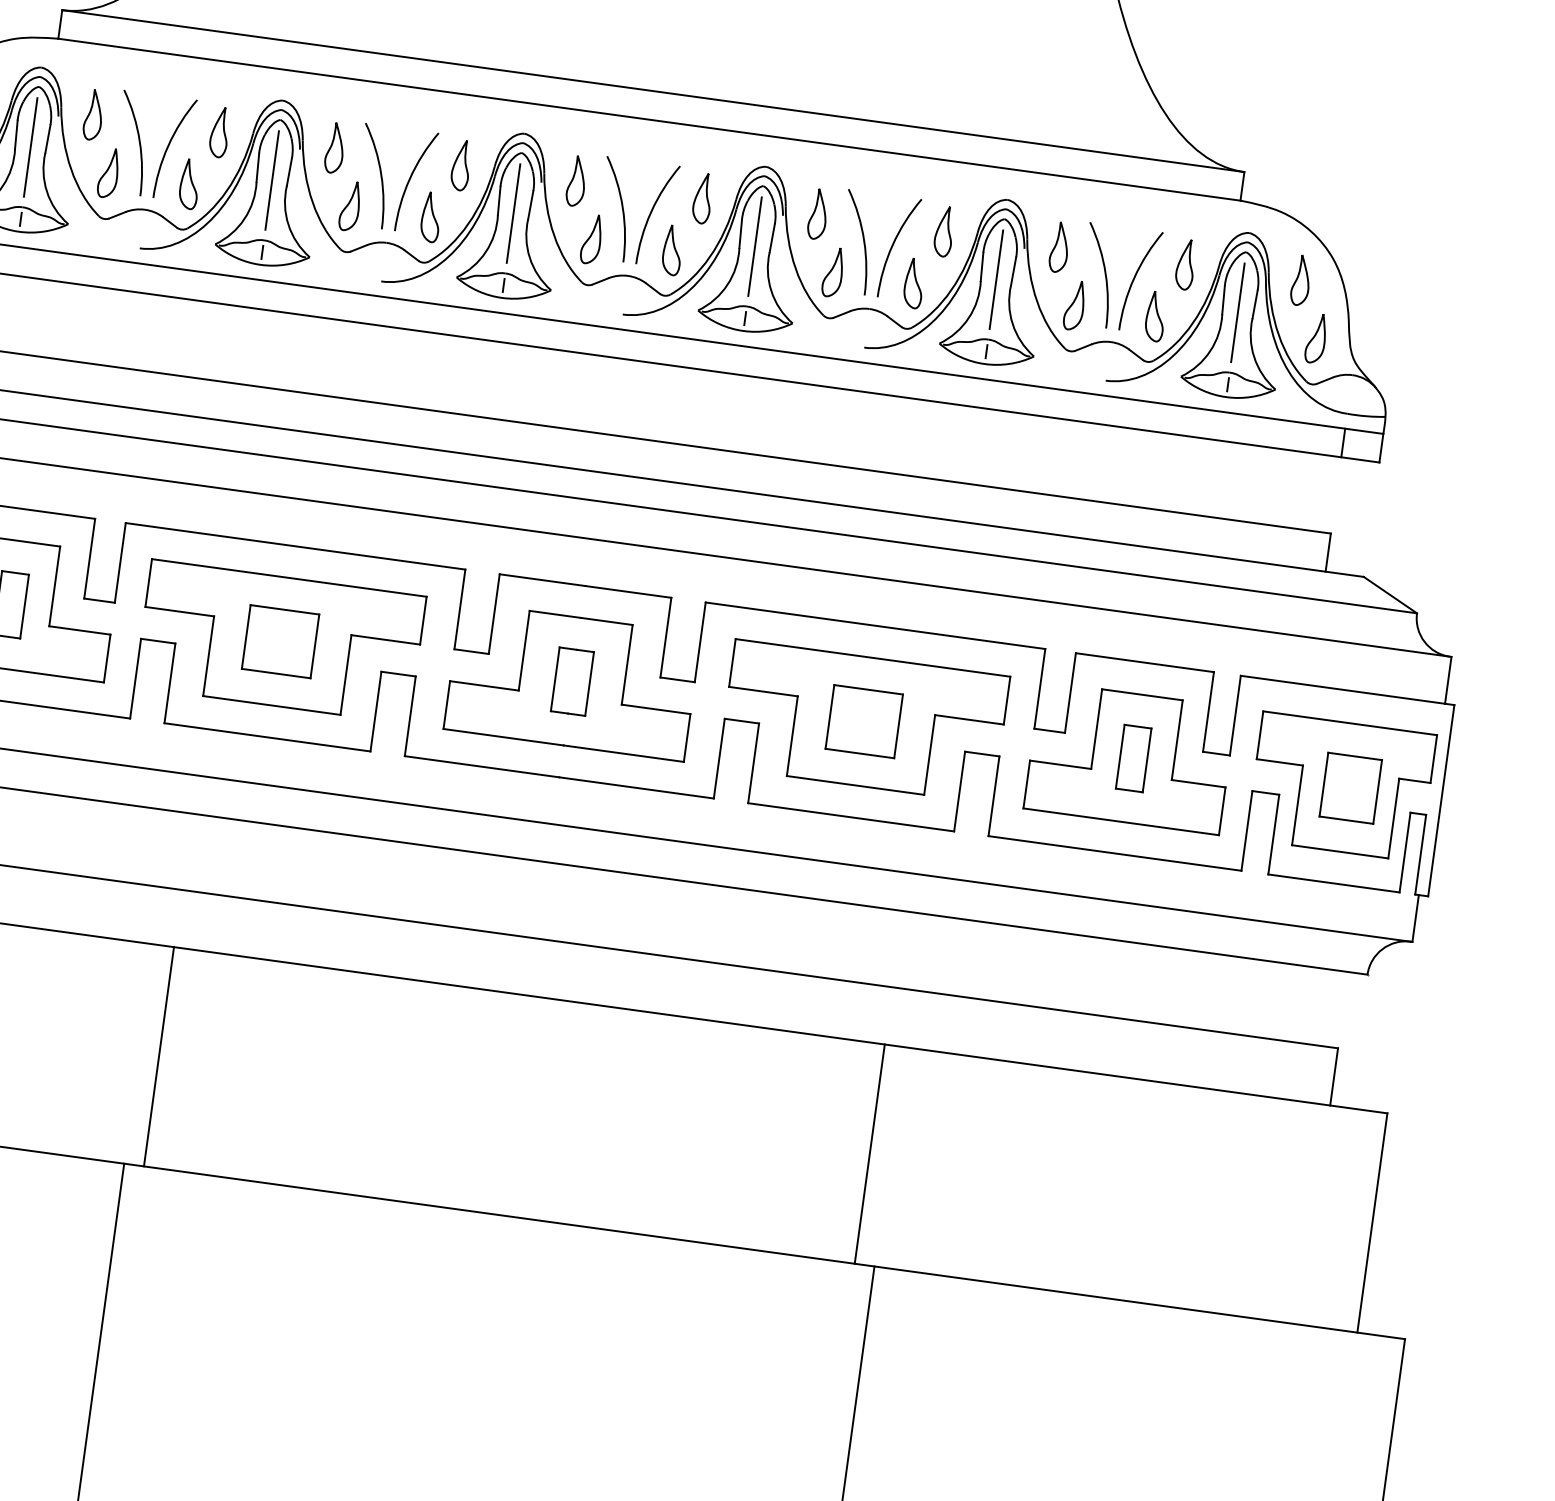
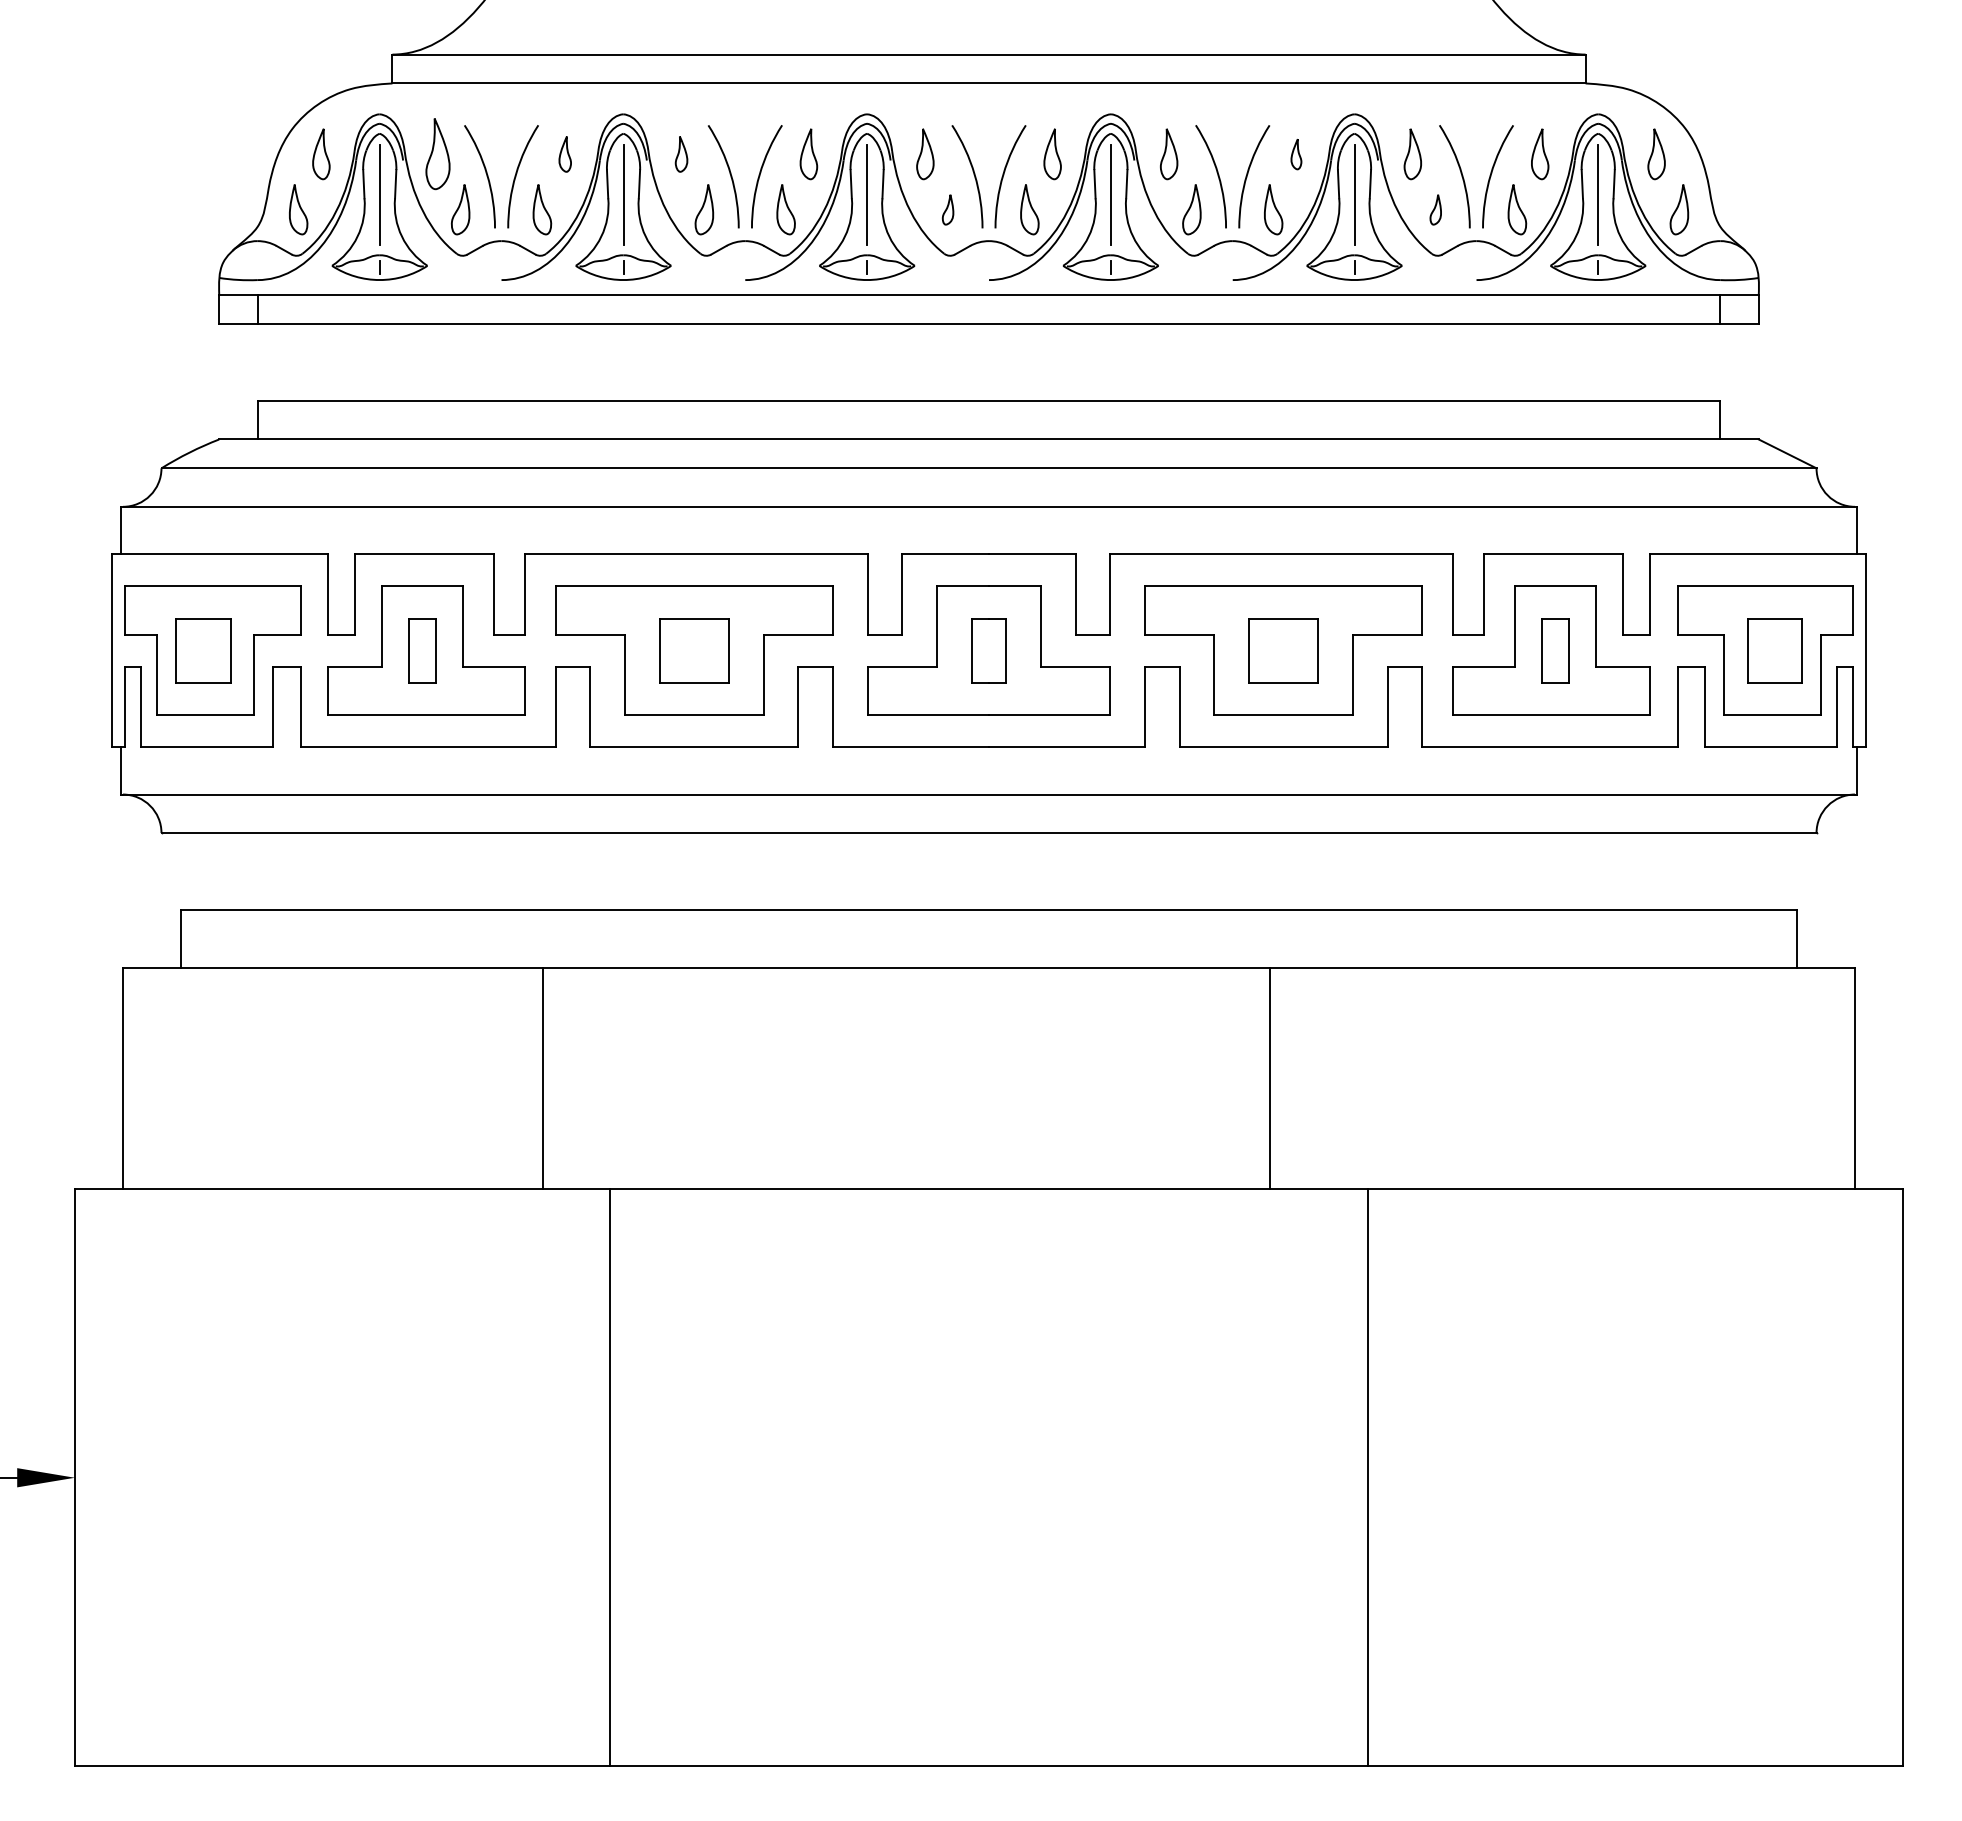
part: (93, 115) -> (437, 154), size x1.4
part: (220, 132) -> (565, 154), size x0.7
part: (335, 148) -> (681, 154), size x0.7
part: (944, 231) -> (1296, 154), size x0.6
part: (591, 238) -> (947, 209), size x0.6
part: (1074, 305) -> (1435, 209), size x0.6
line: (159, 1056) -> (543, 1078), moved
line: (869, 1154) -> (1269, 1078), moved

